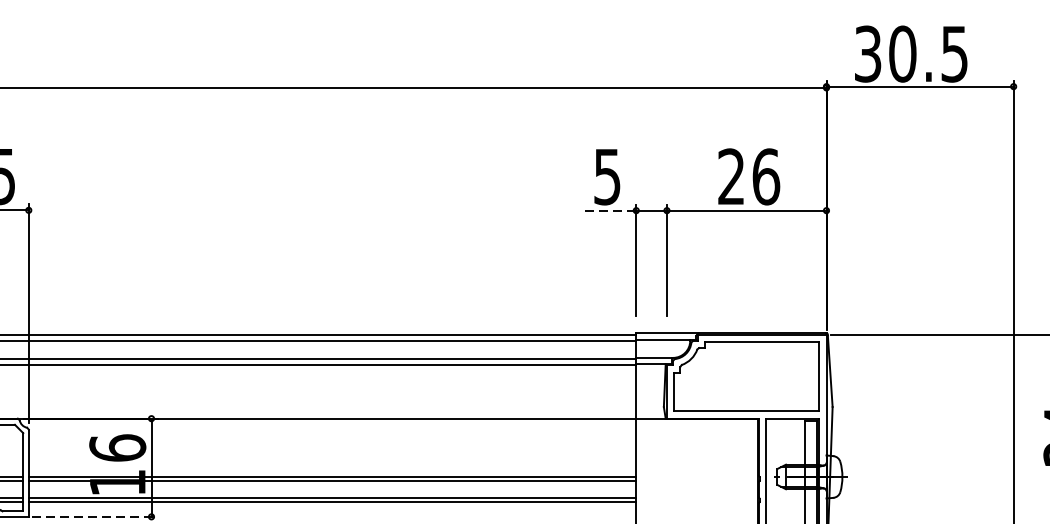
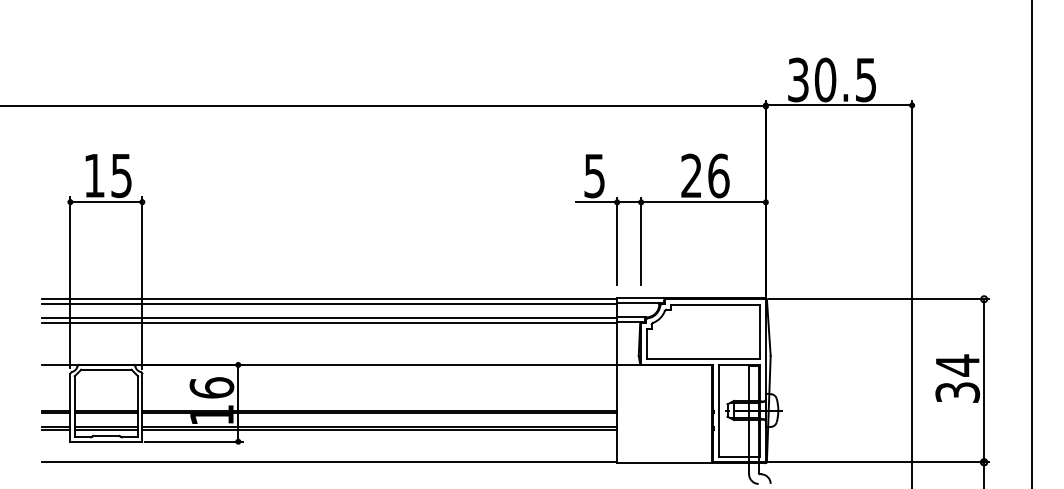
line: (609, 210) -> (596, 202), dashed -> solid
line: (95, 516) -> (194, 441), dashed -> solid

